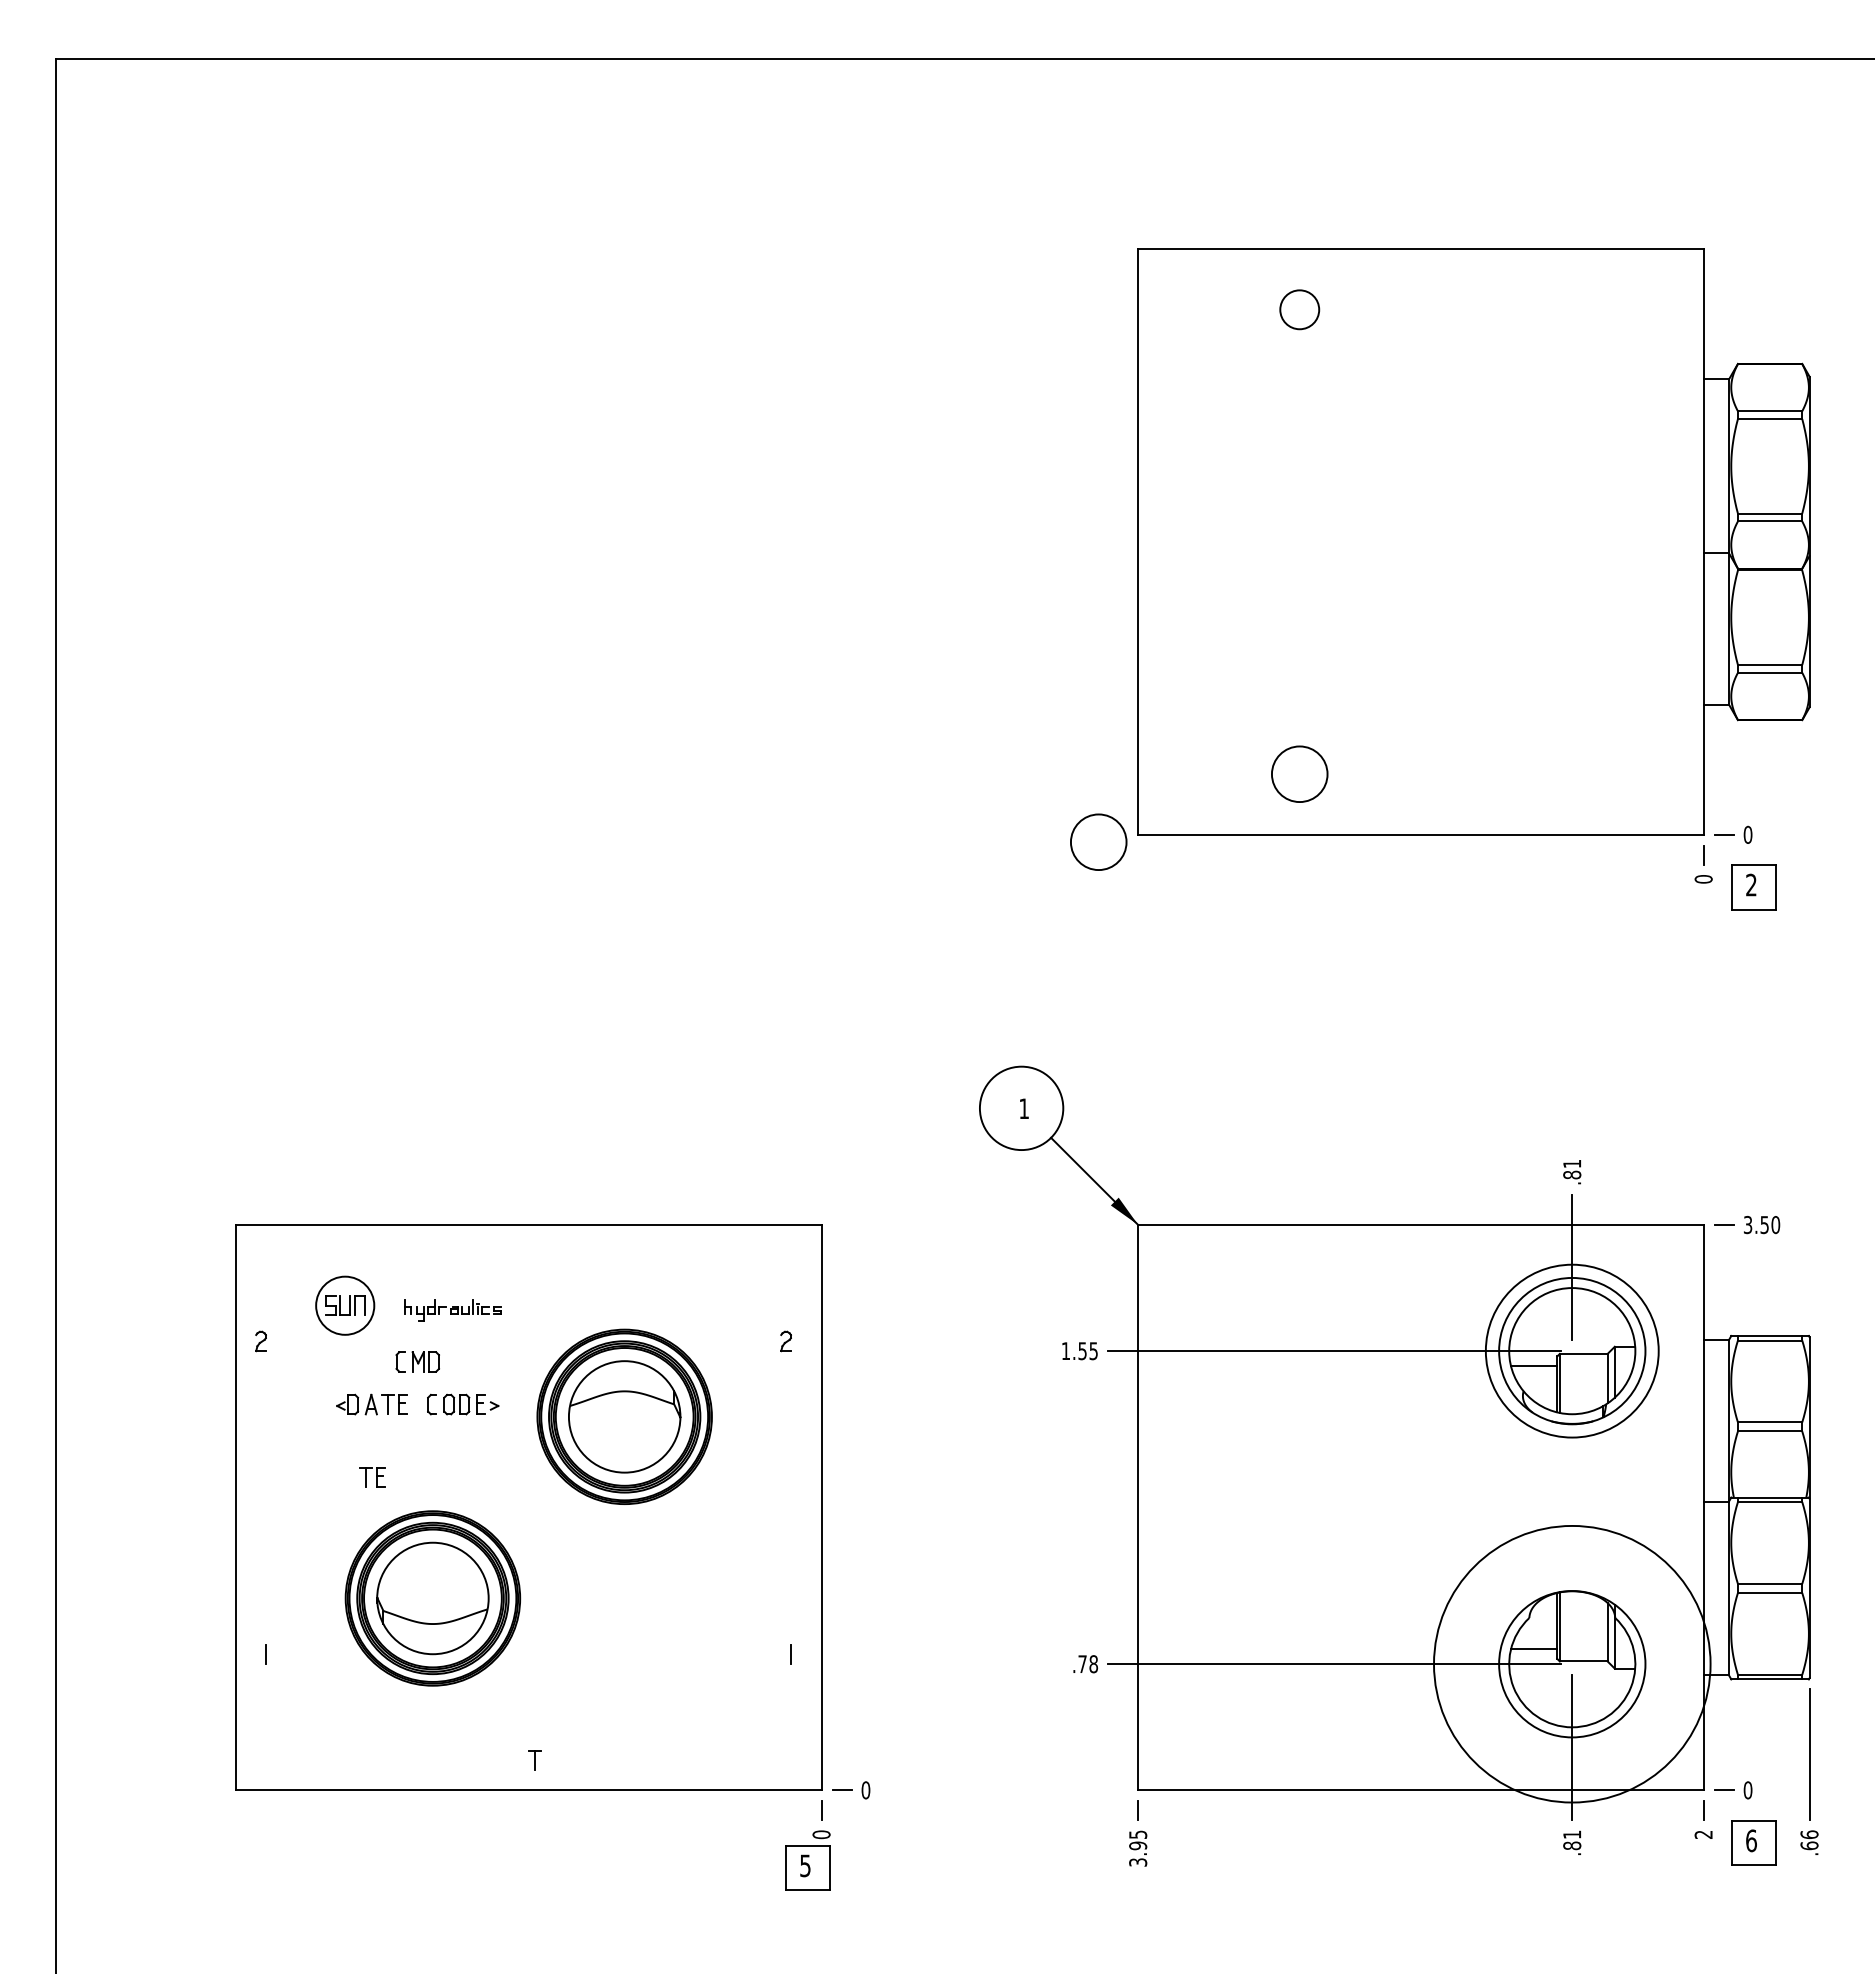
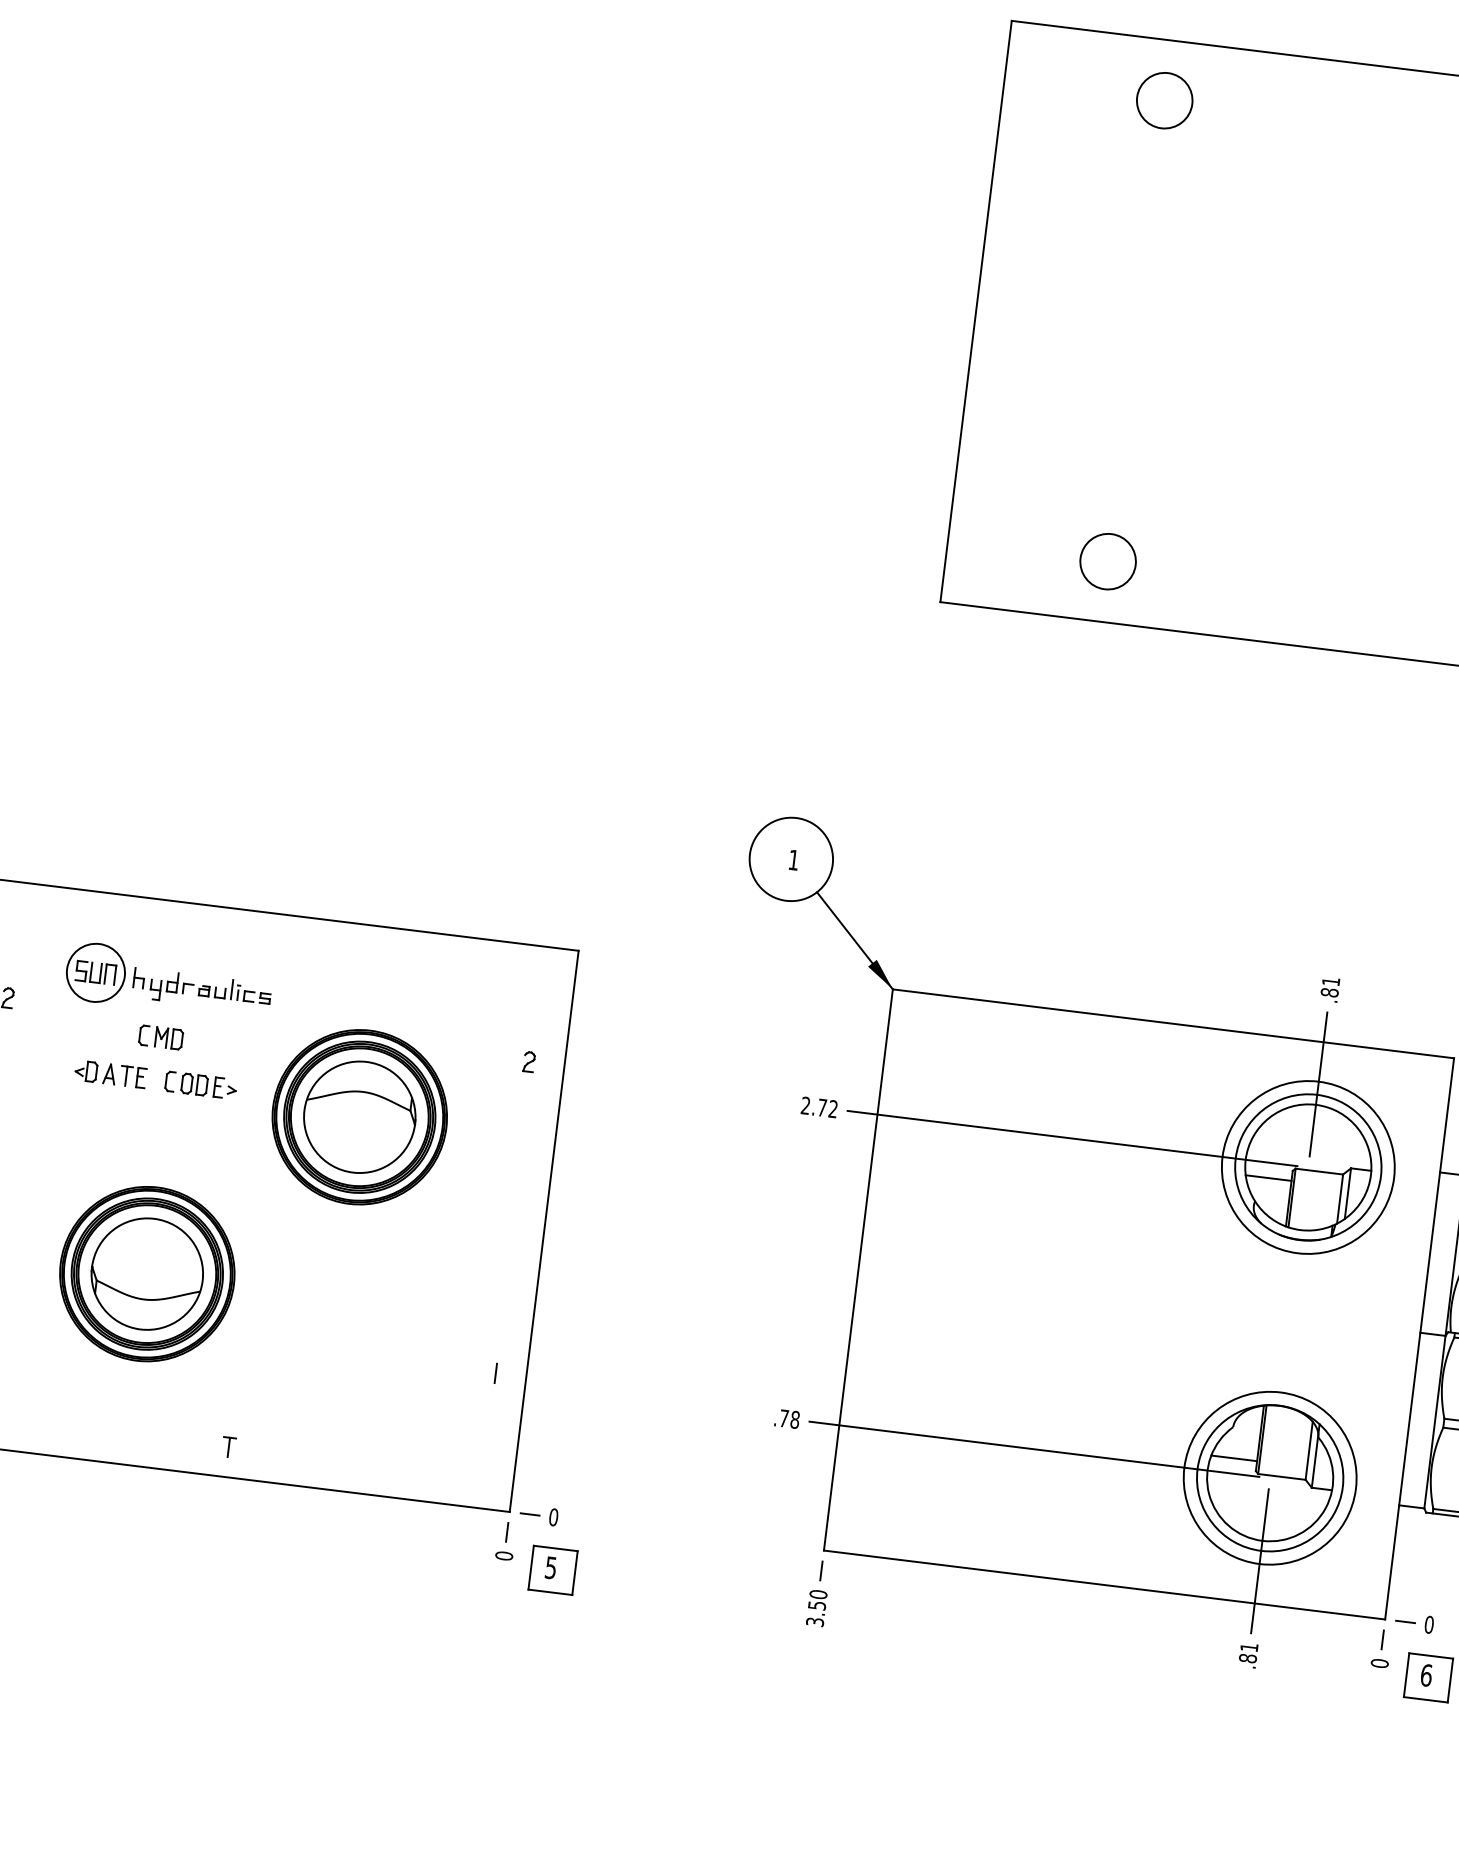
circle: (1299, 309) -> (1164, 100), size x1.43
circle: (1098, 841) -> (900, 603), removed
part: (452, 1310) -> (201, 990), size x1.43
text: (1079, 1351) -> (819, 1107), 1.55 -> 2.72
part: (372, 1477) -> (102, 1146), removed
circle: (1571, 1663) -> (1269, 1477), size x0.62
text: (1703, 1834) -> (1379, 1663), 2 -> 0
text: (1138, 1840) -> (818, 1600), 3.95 -> 3.50
part: (807, 1867) -> (552, 1569), moved

